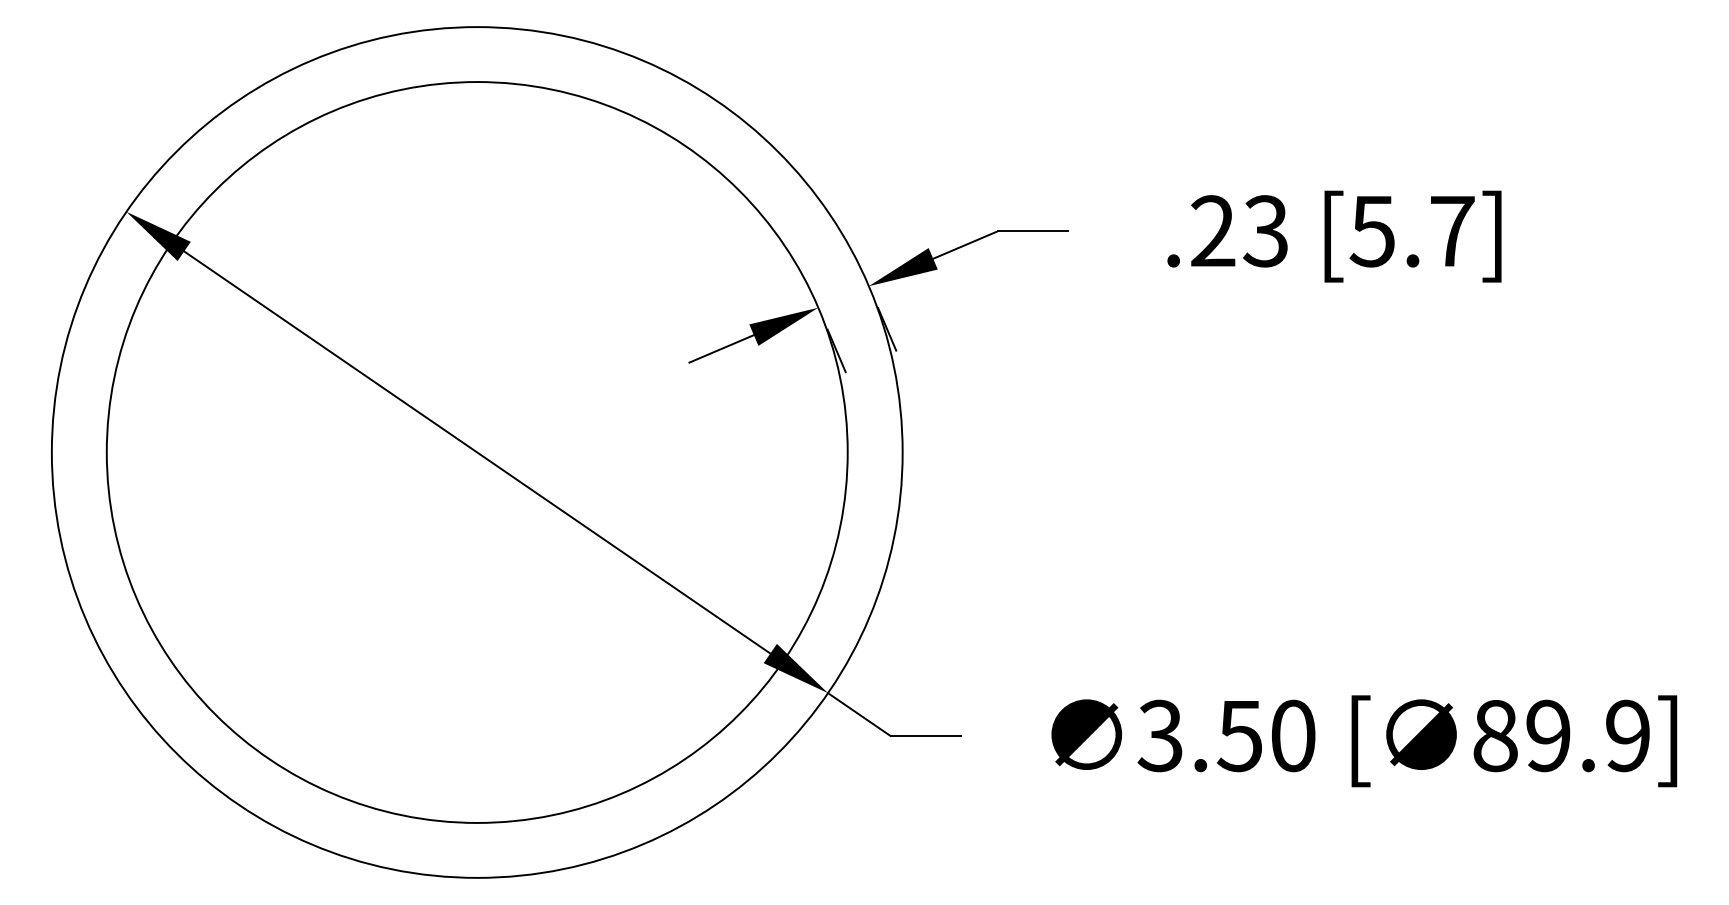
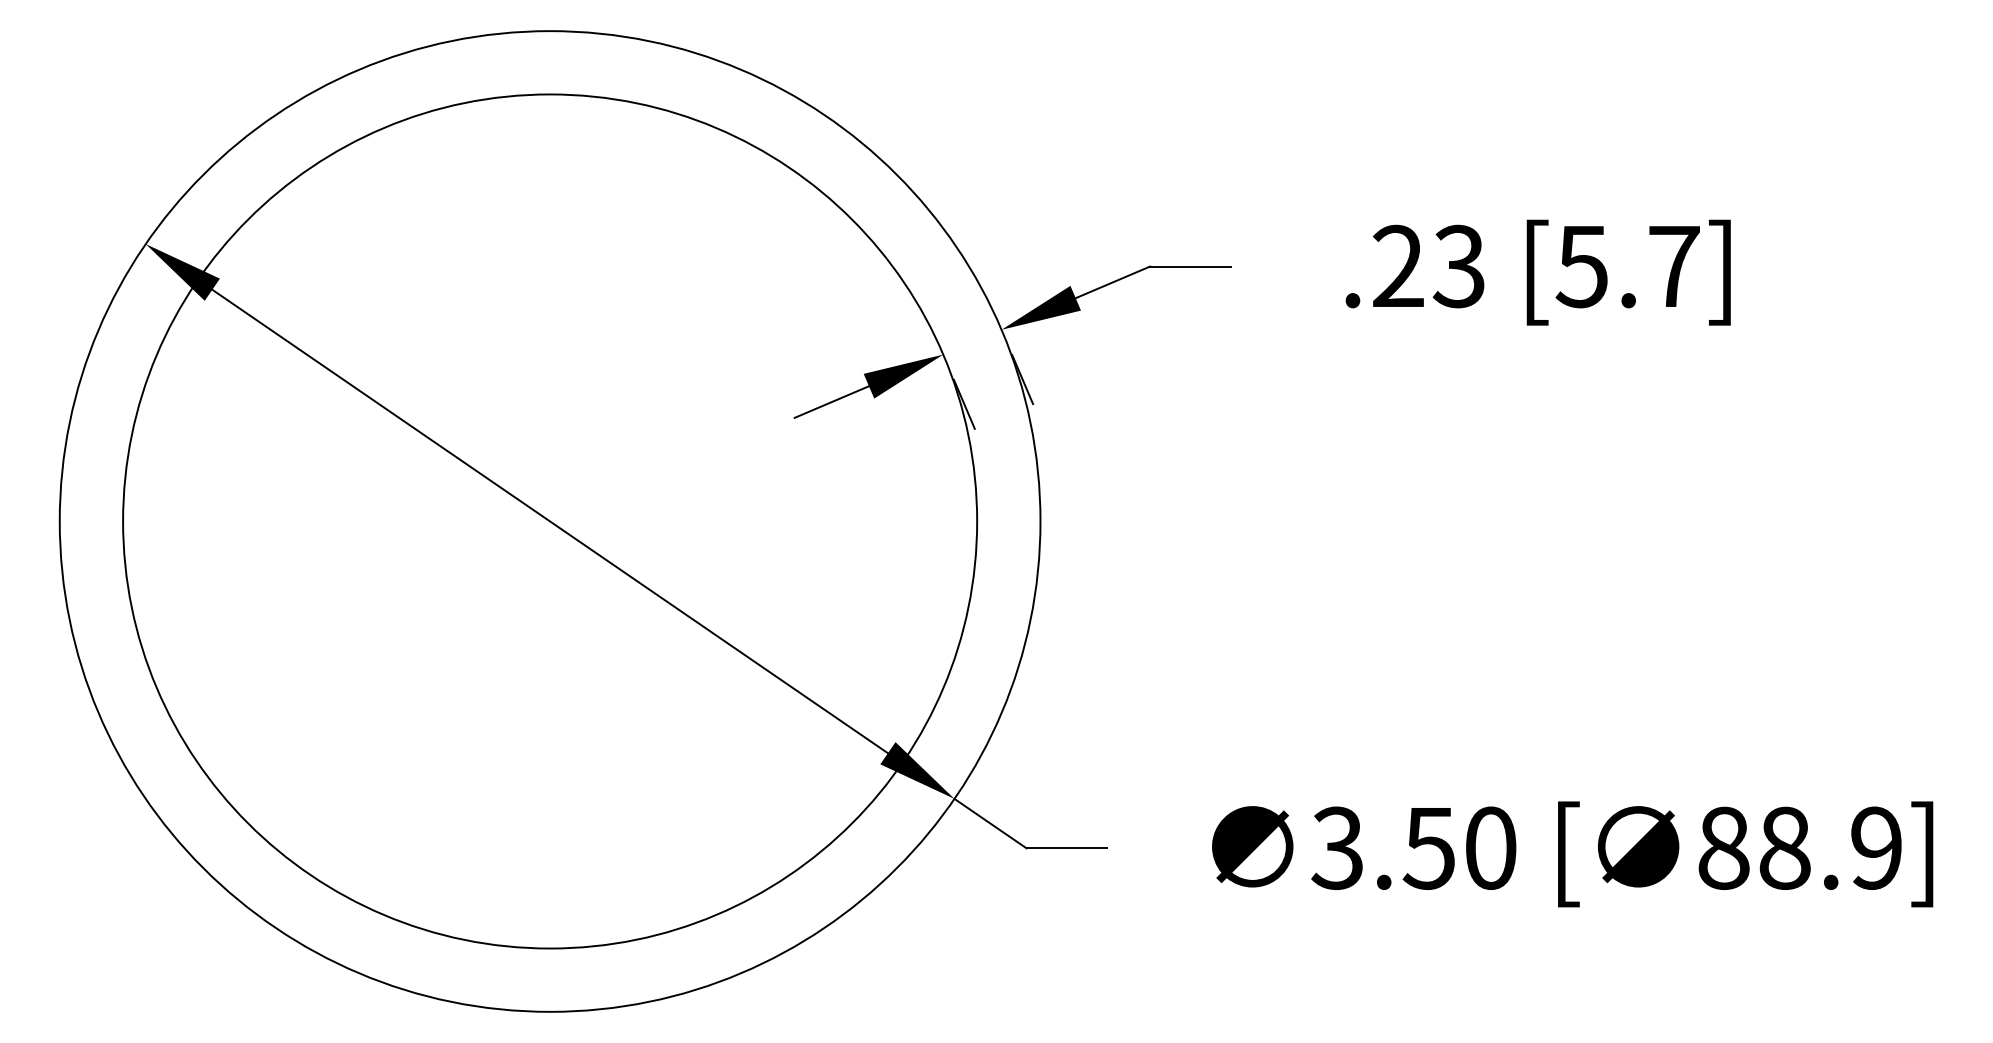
text: (1548, 735) -> (1784, 847), 89.9] -> 88.9]

